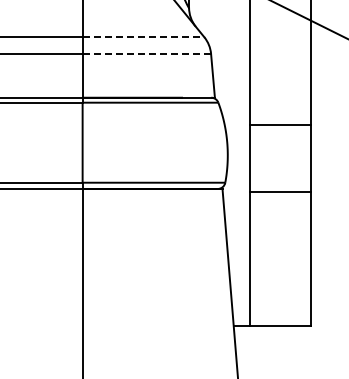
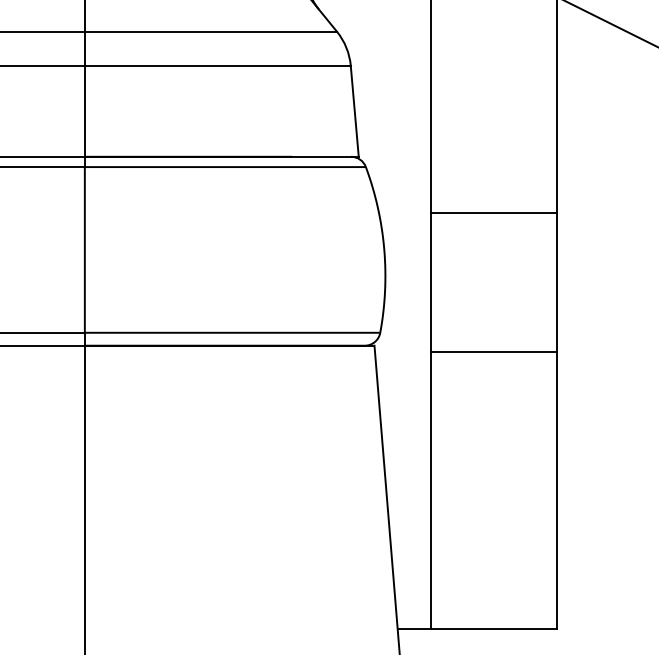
line: (143, 37) -> (210, 32), dashed -> solid
line: (146, 53) -> (217, 65), dashed -> solid

